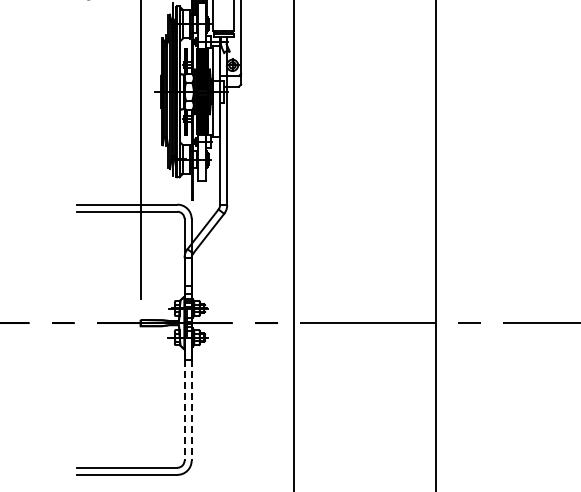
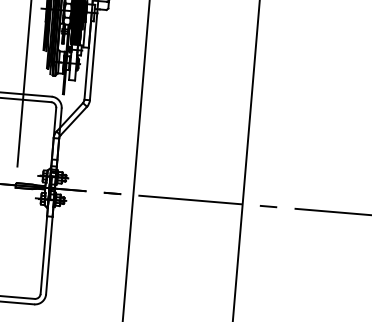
line: (184, 410) -> (43, 255), dashed -> solid
line: (191, 410) -> (49, 255), dashed -> solid

